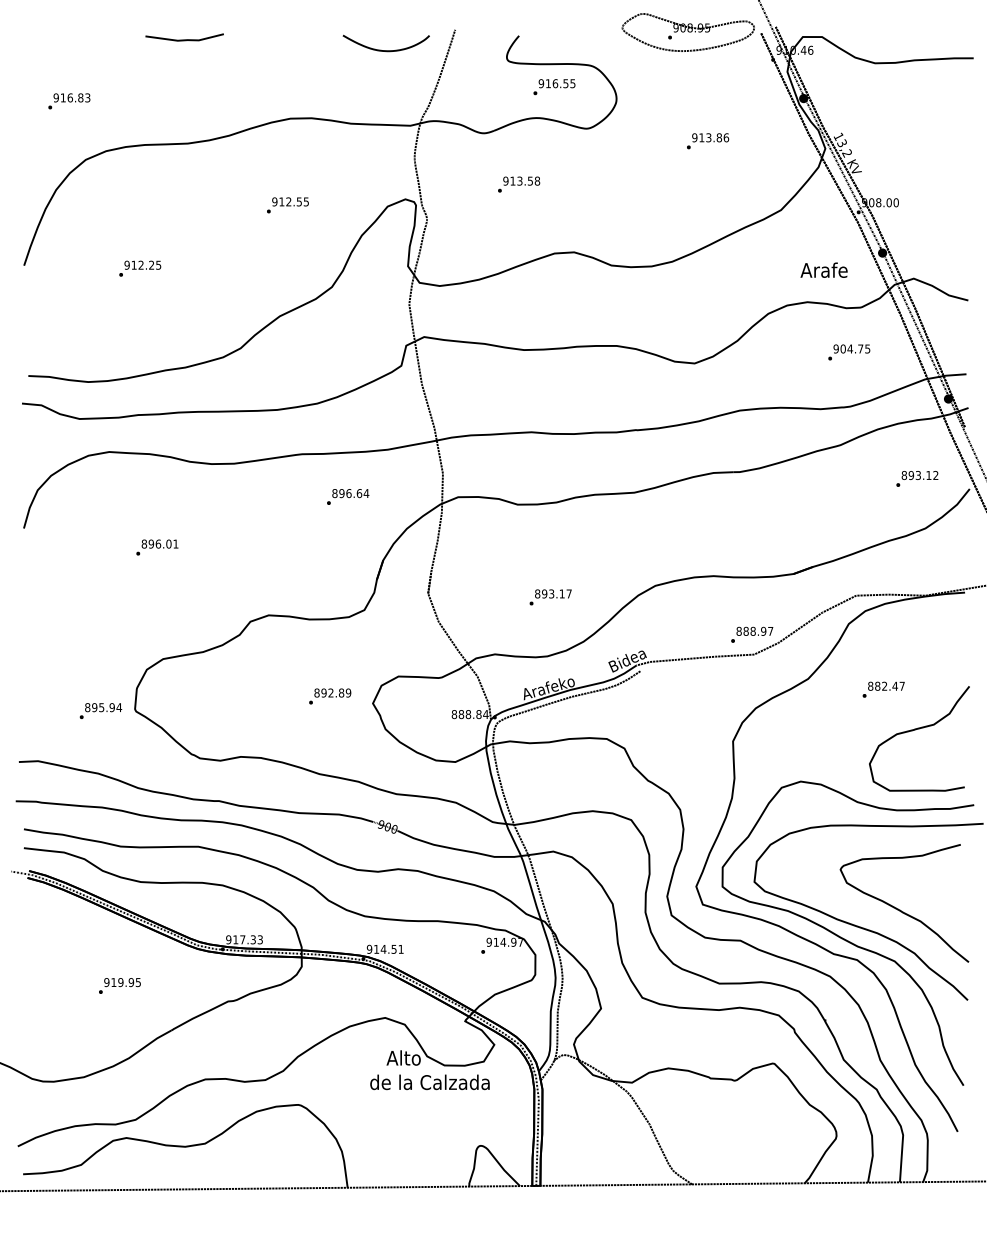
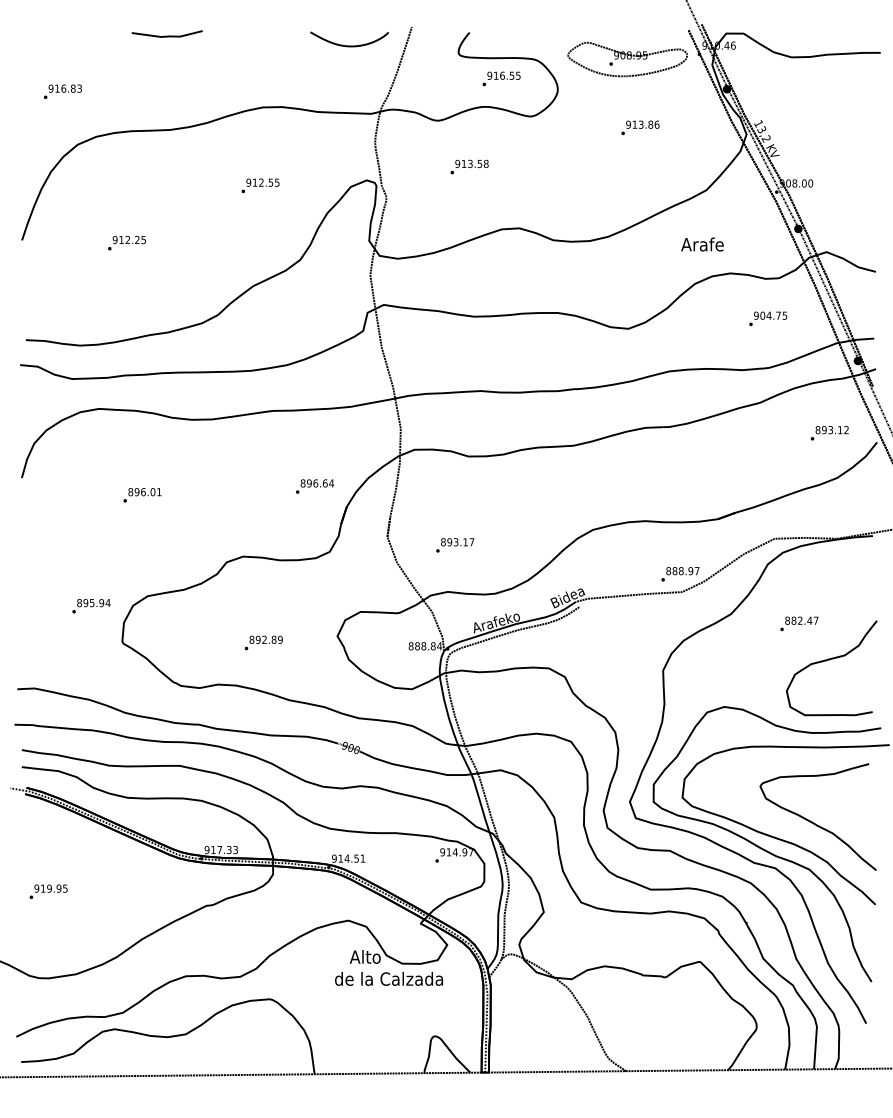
part: (688, 32) -> (627, 59), moved
text: (824, 270) -> (702, 244), moved
text: (348, 496) -> (315, 486), moved
text: (551, 597) -> (455, 545), moved
text: (329, 695) -> (263, 642), moved
text: (100, 711) -> (91, 606), moved
text: (119, 985) -> (48, 891), moved

